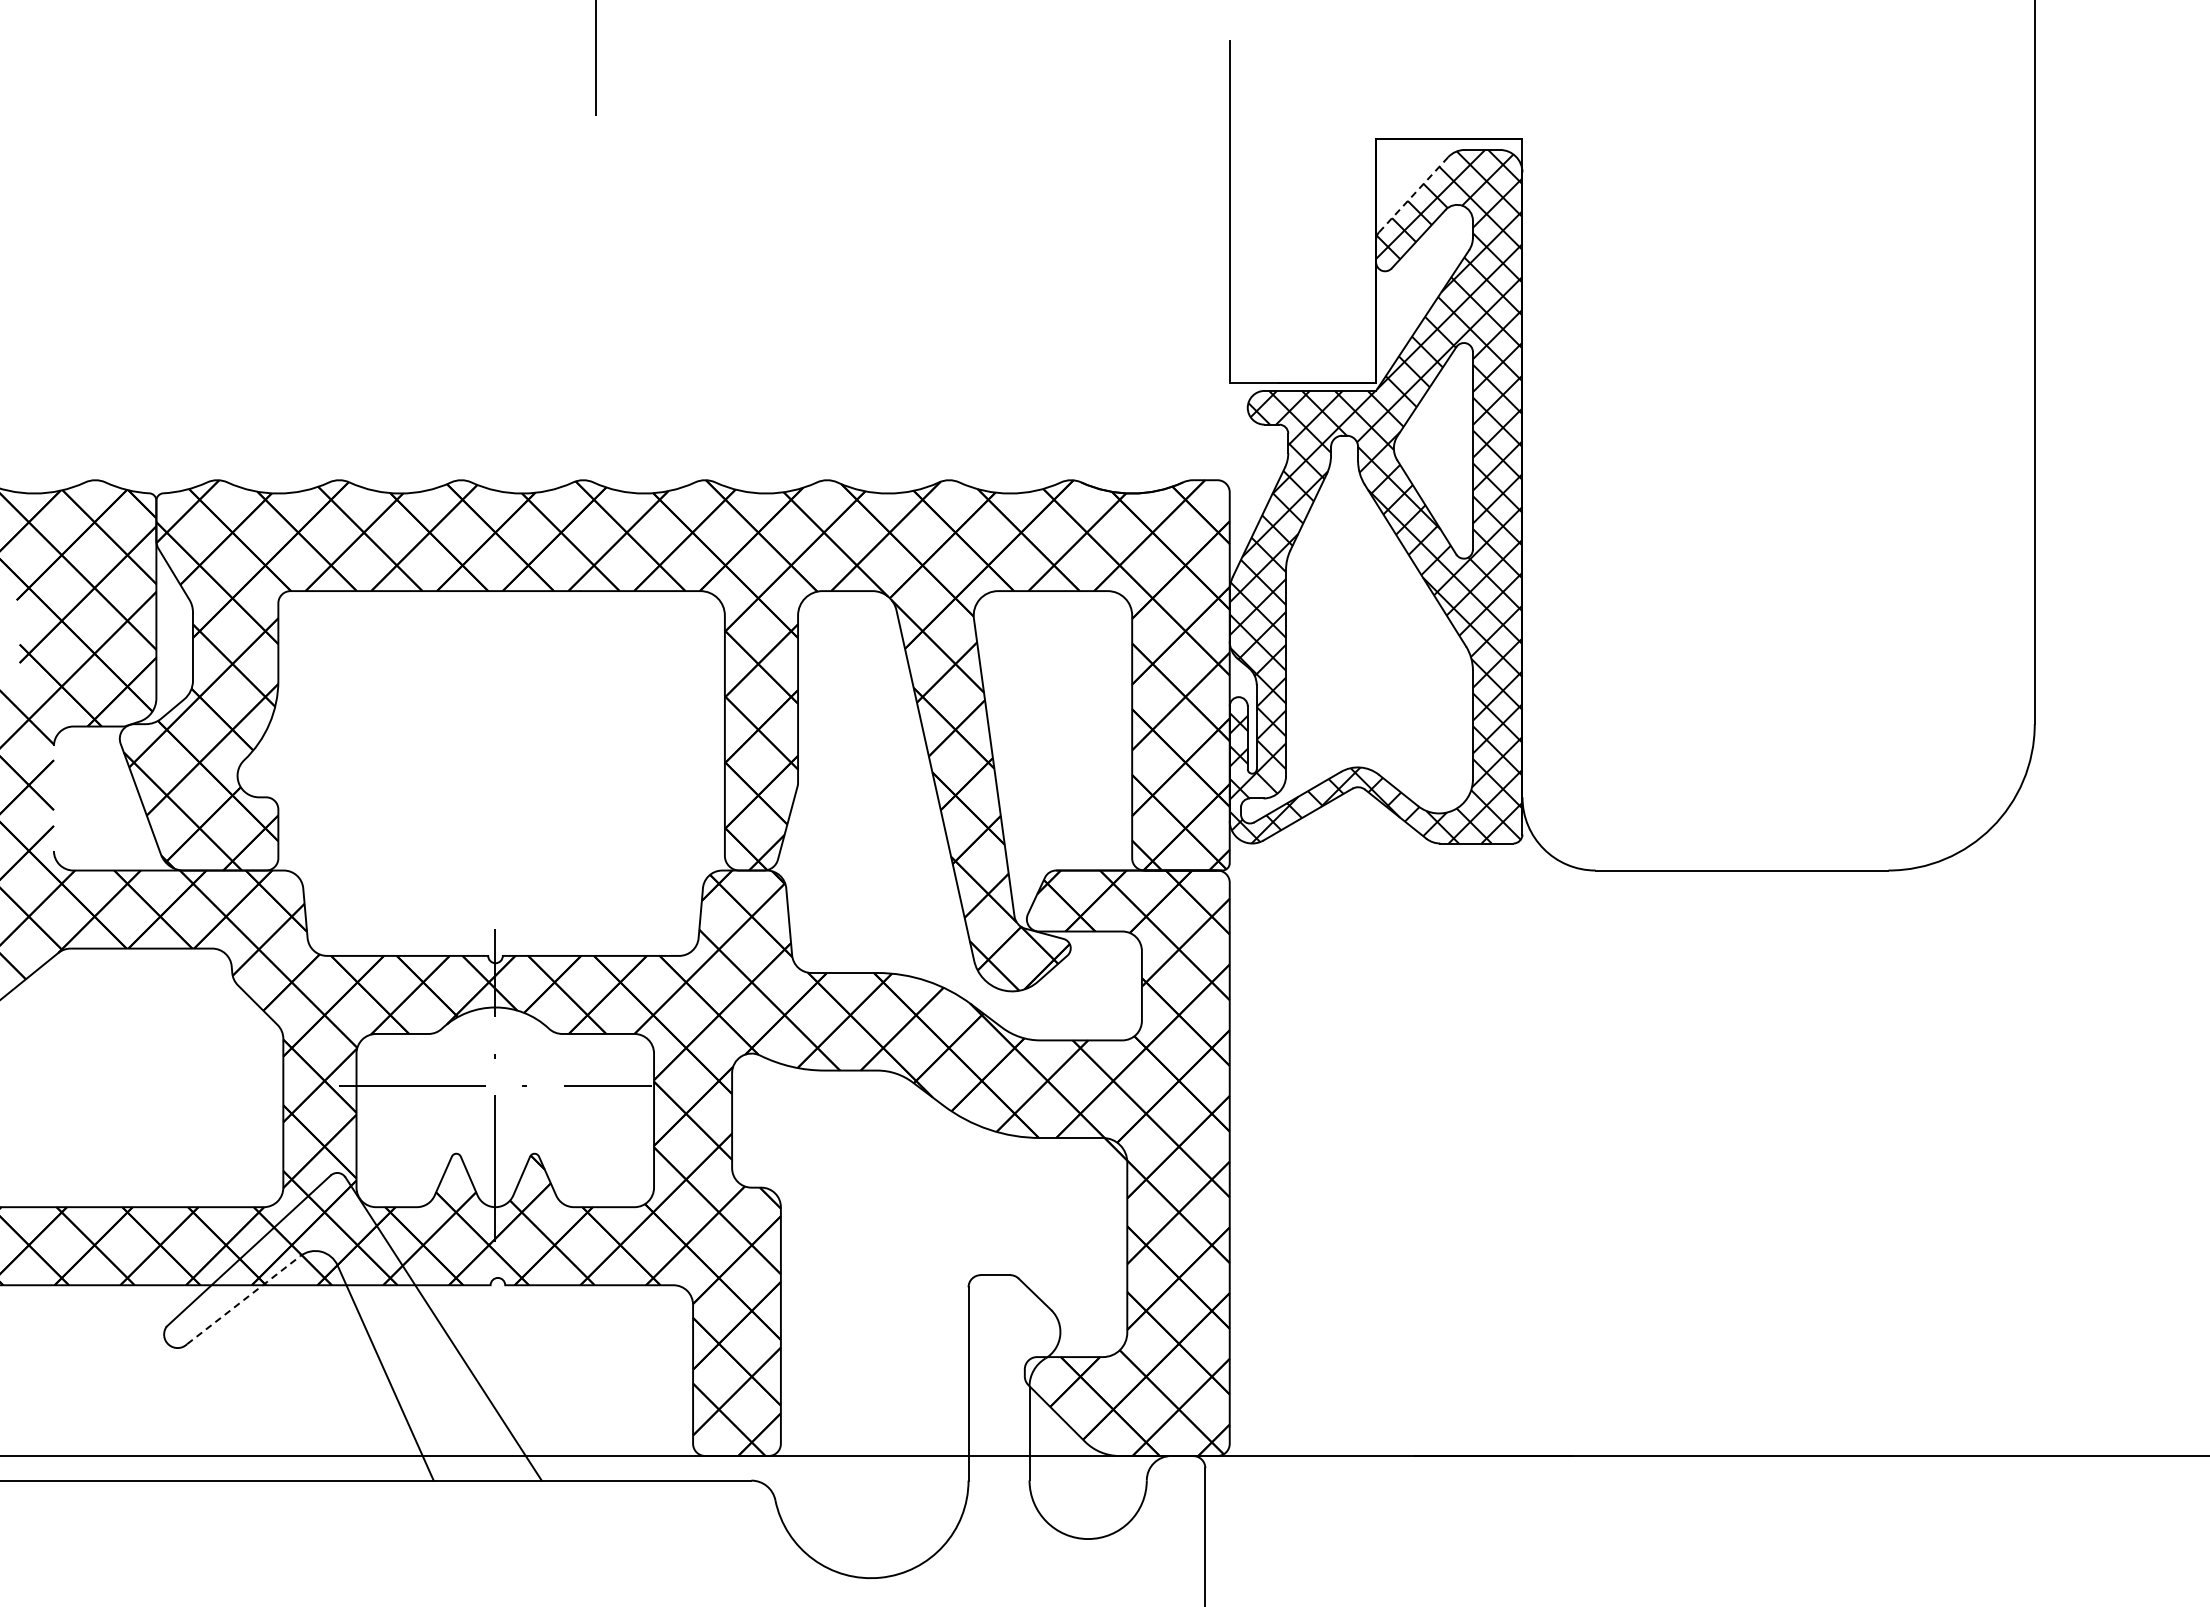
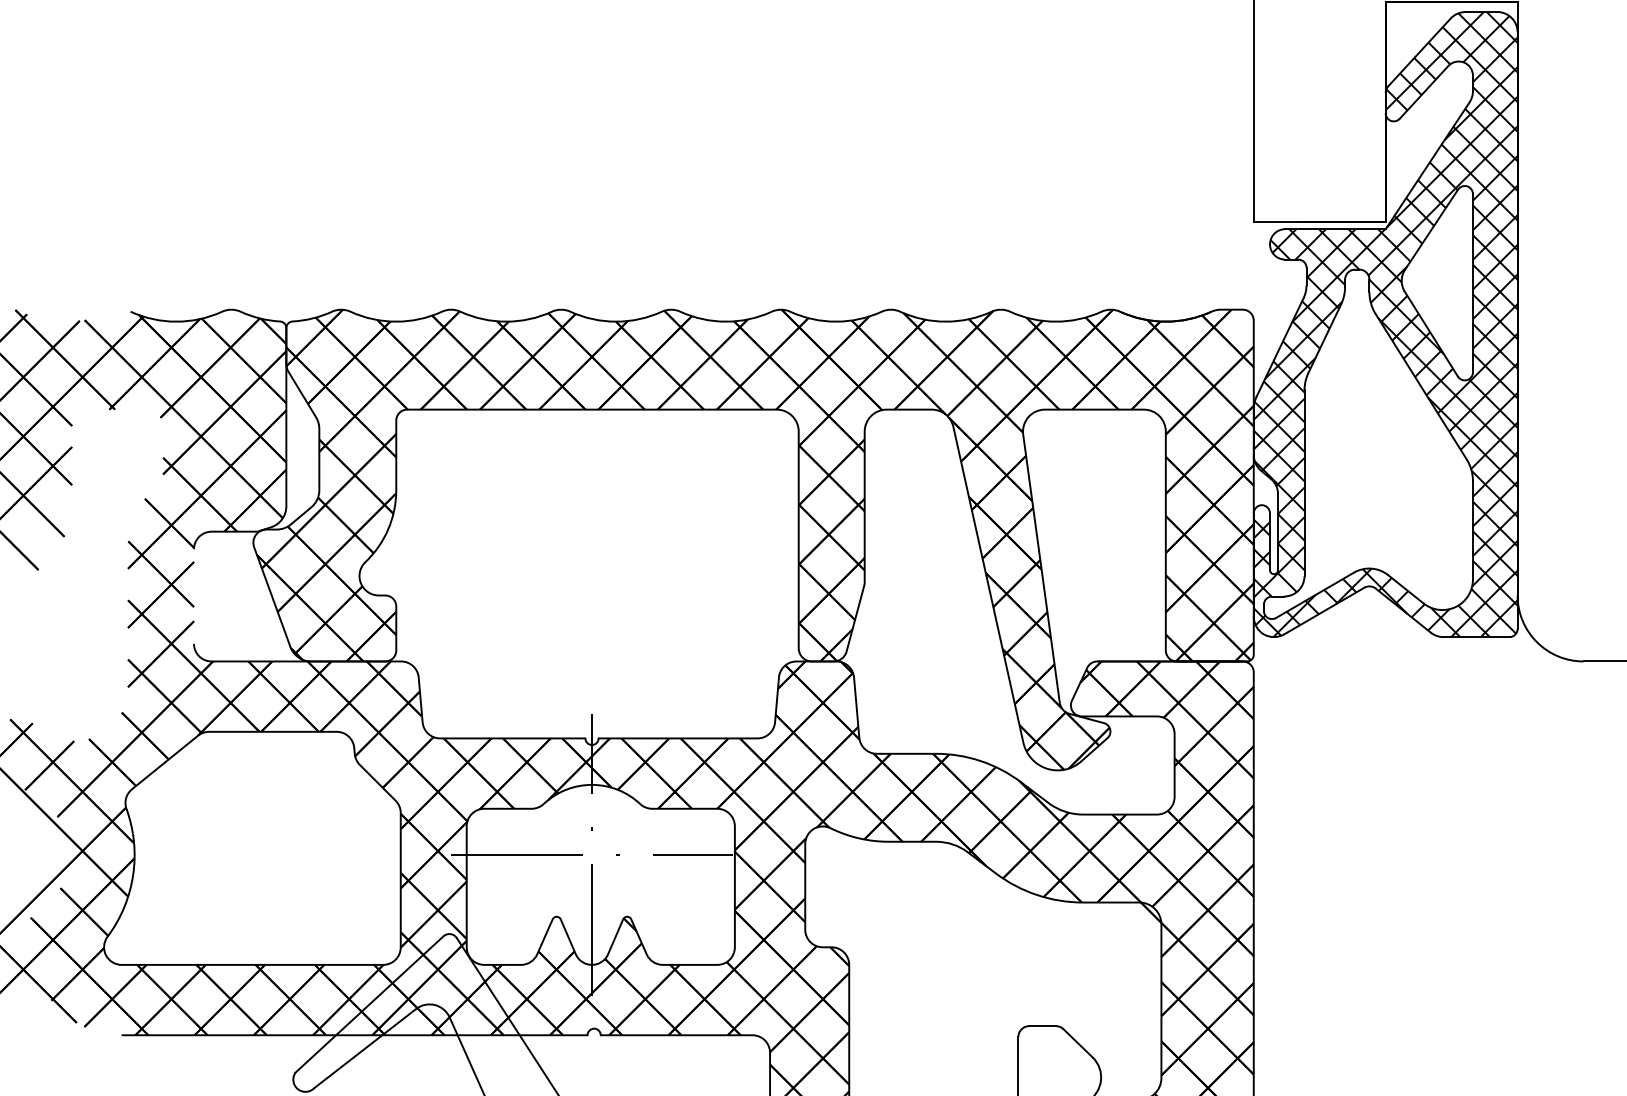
line: (1414, 194) -> (1420, 52), dashed -> solid
line: (243, 1300) -> (364, 1048), dashed -> solid

